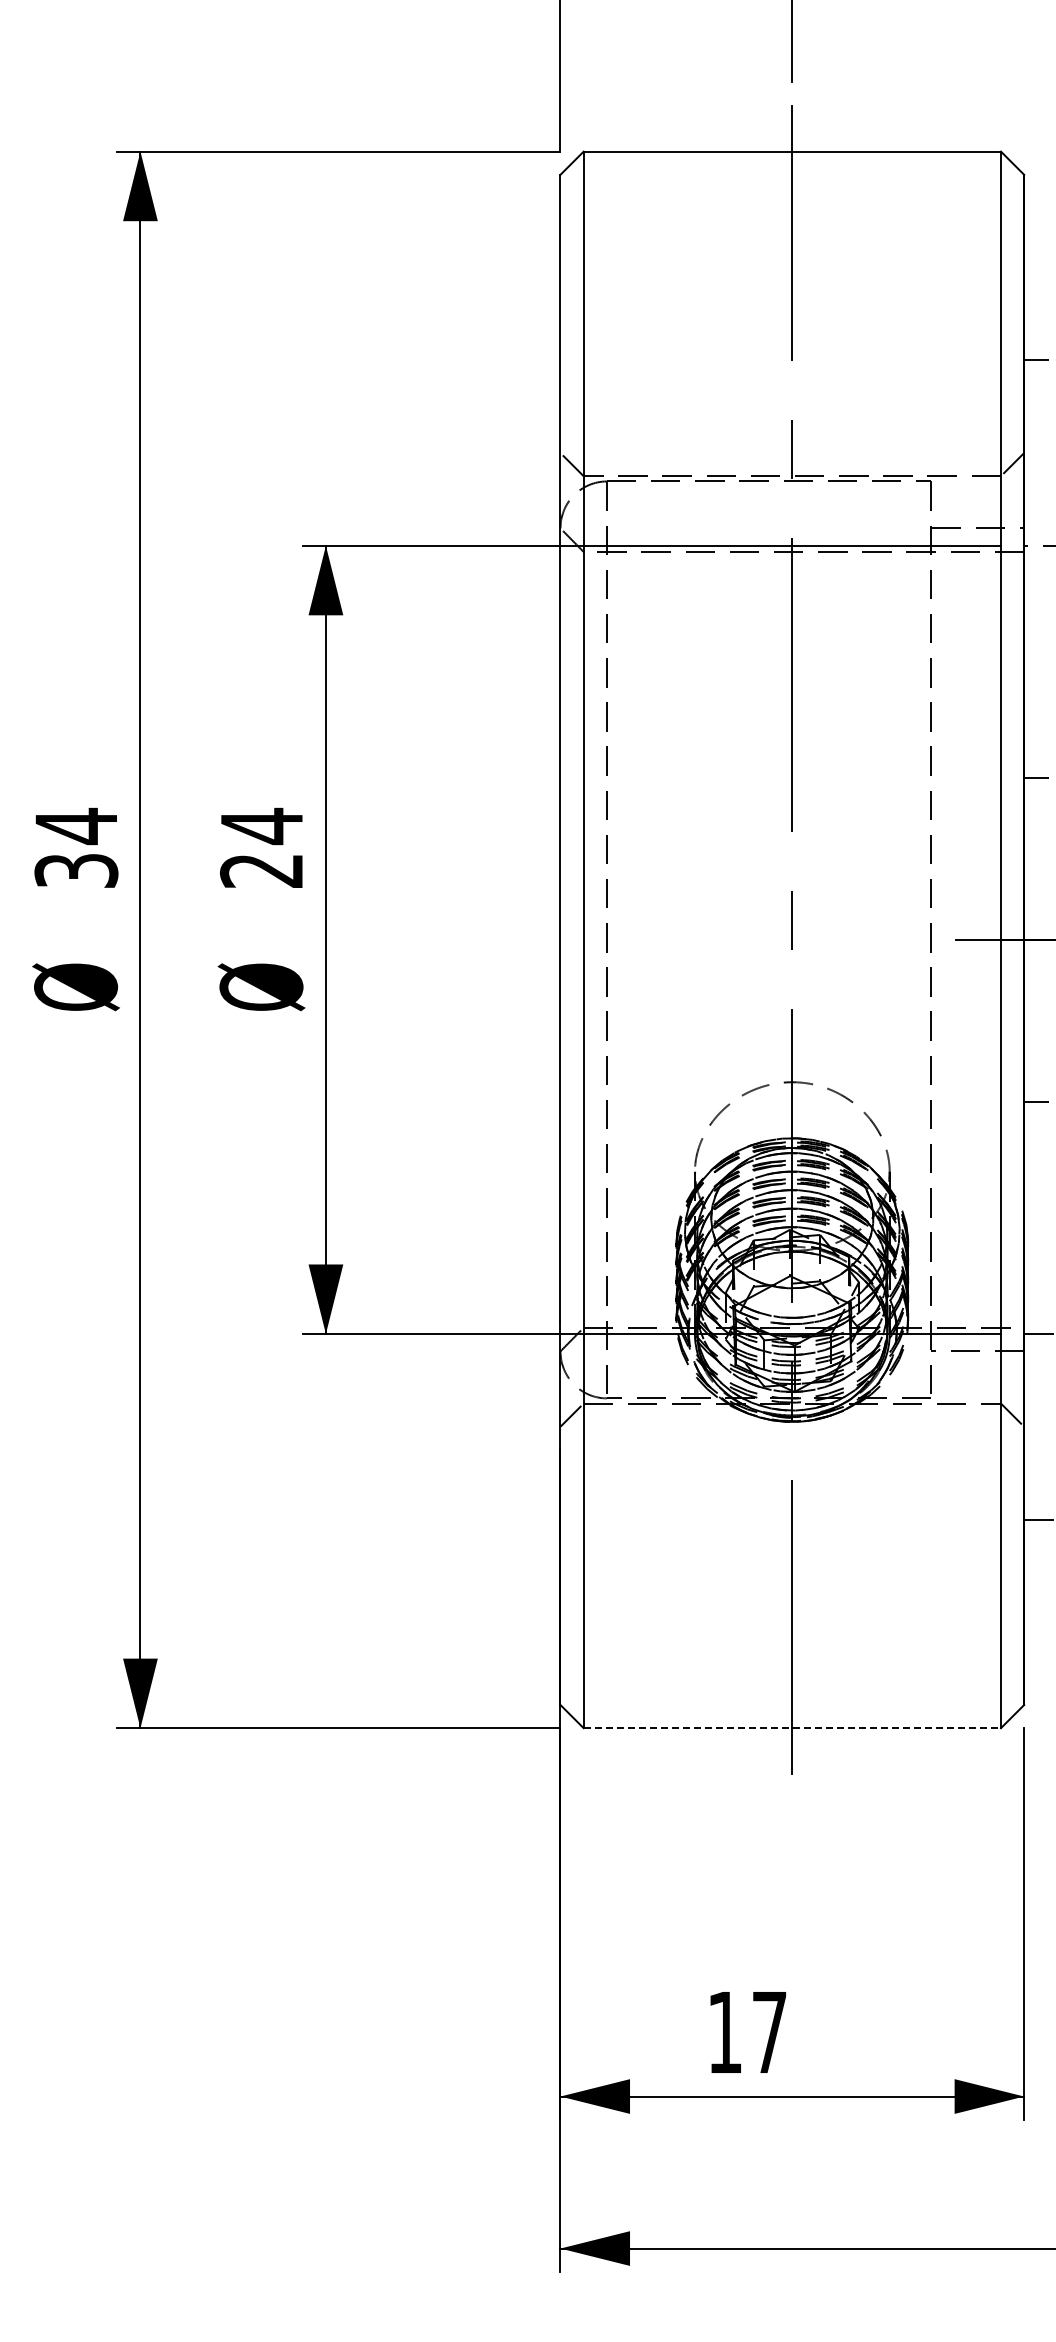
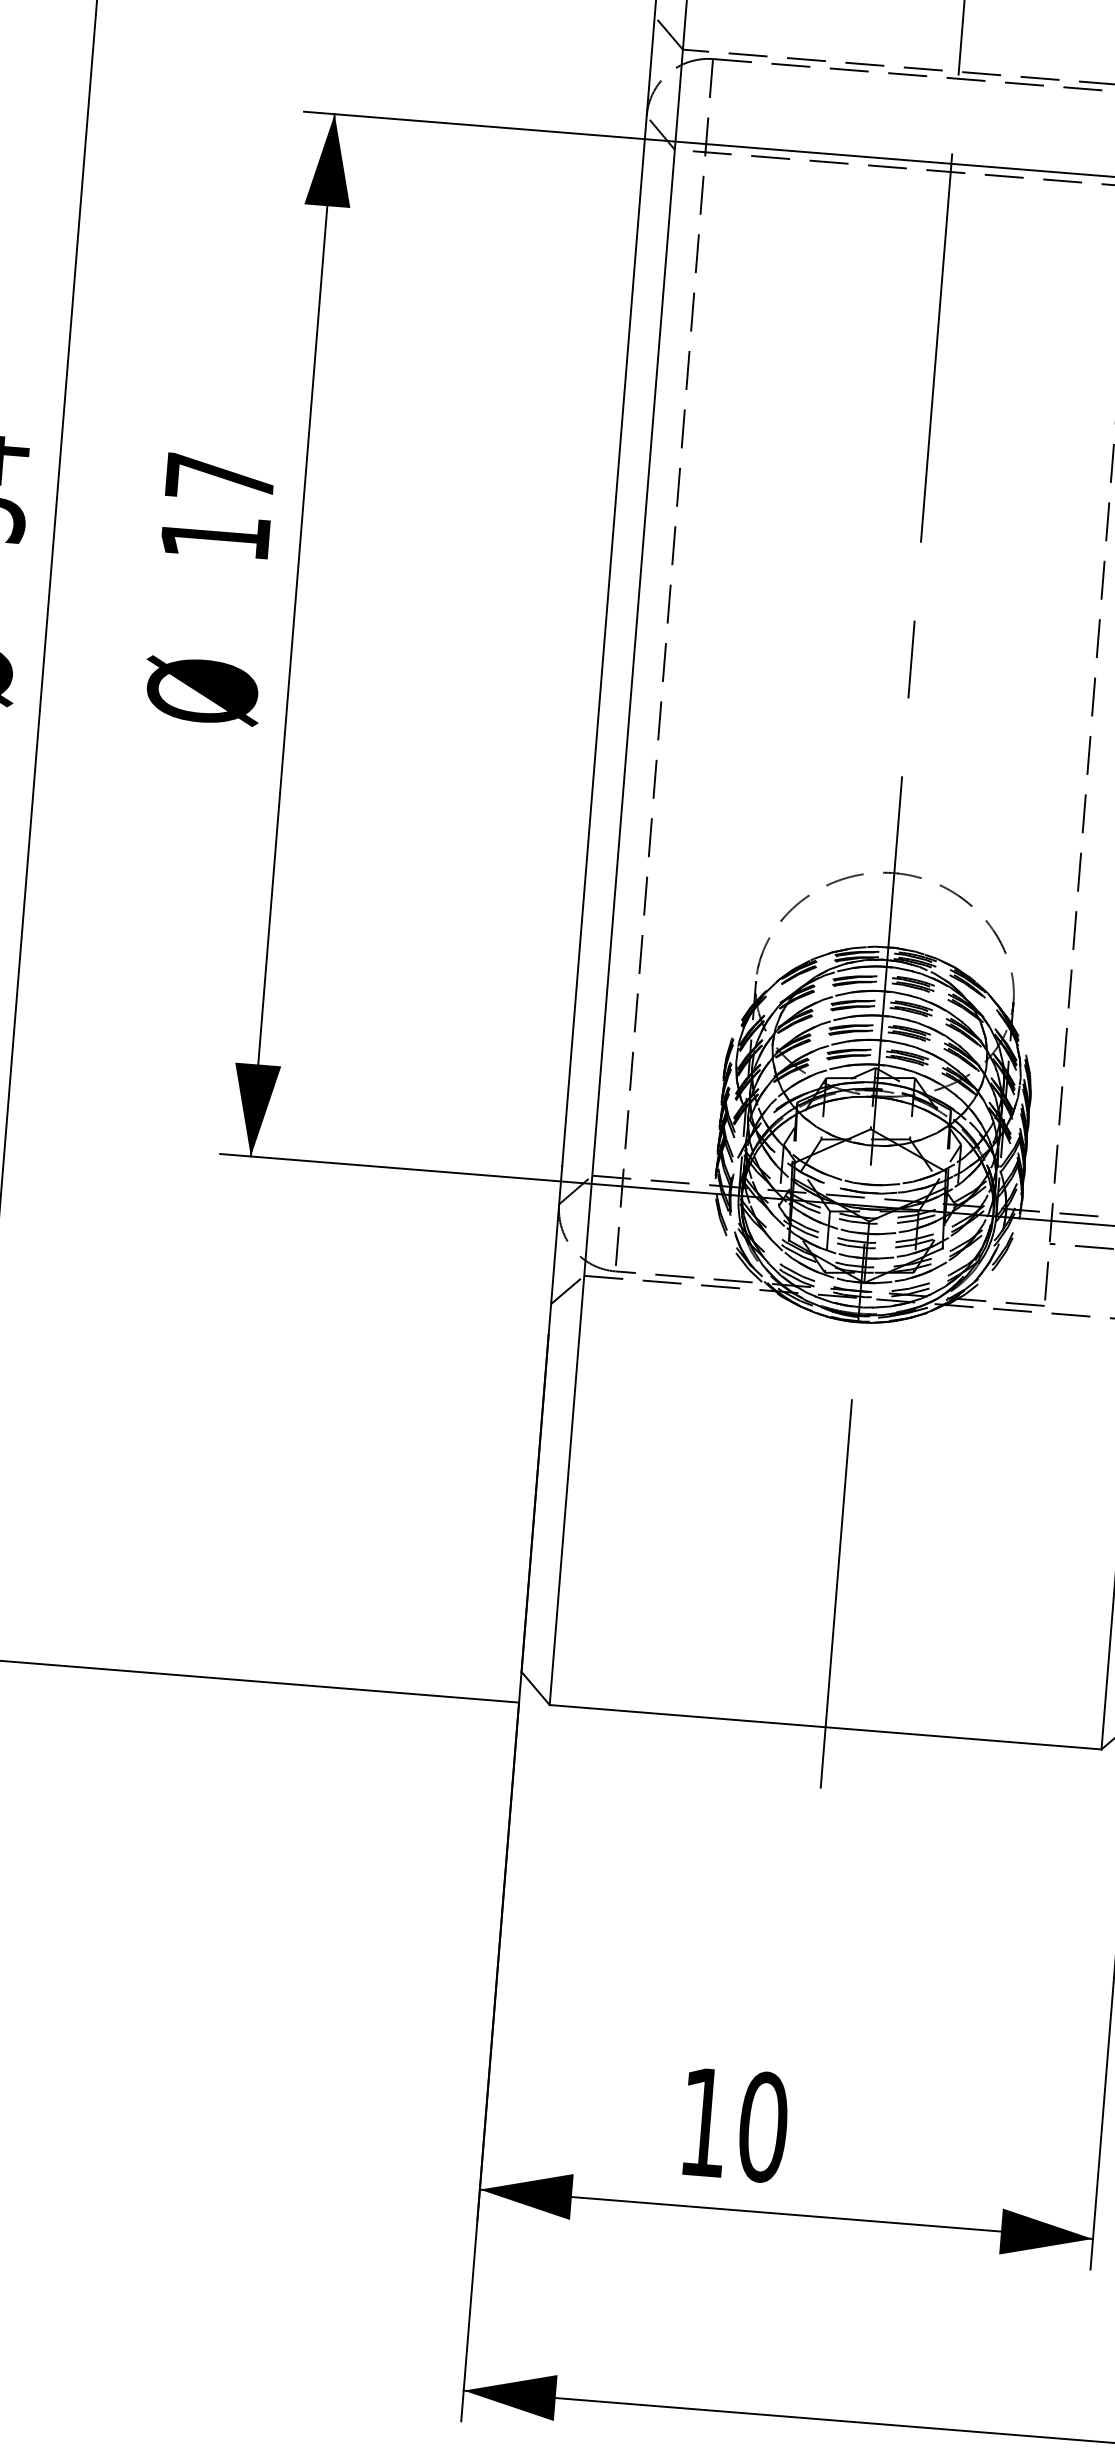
text: (260, 847) -> (216, 506), 24 -> 17
line: (792, 1728) -> (825, 1727), dashed -> solid
text: (769, 2032) -> (763, 2127), 17 -> 10

